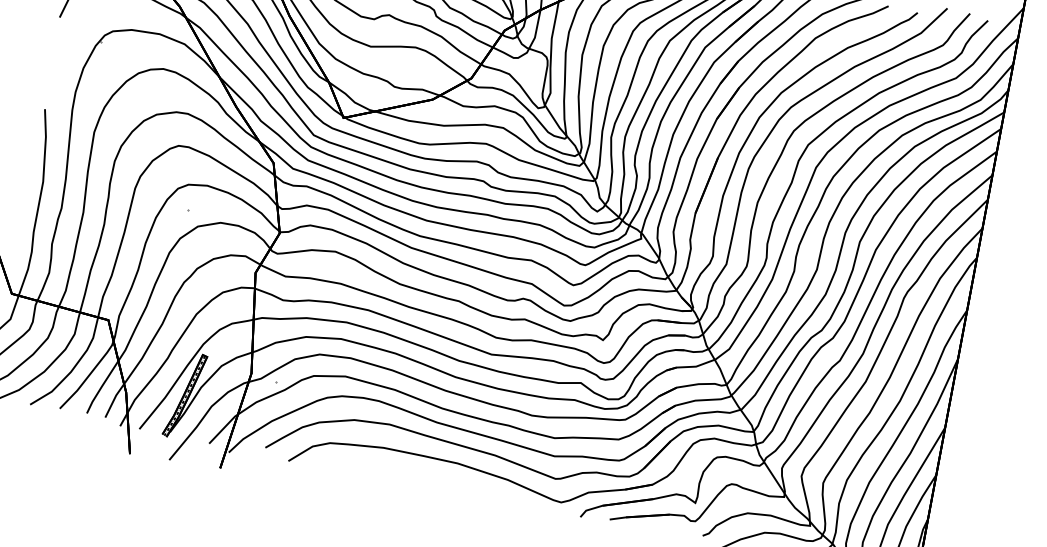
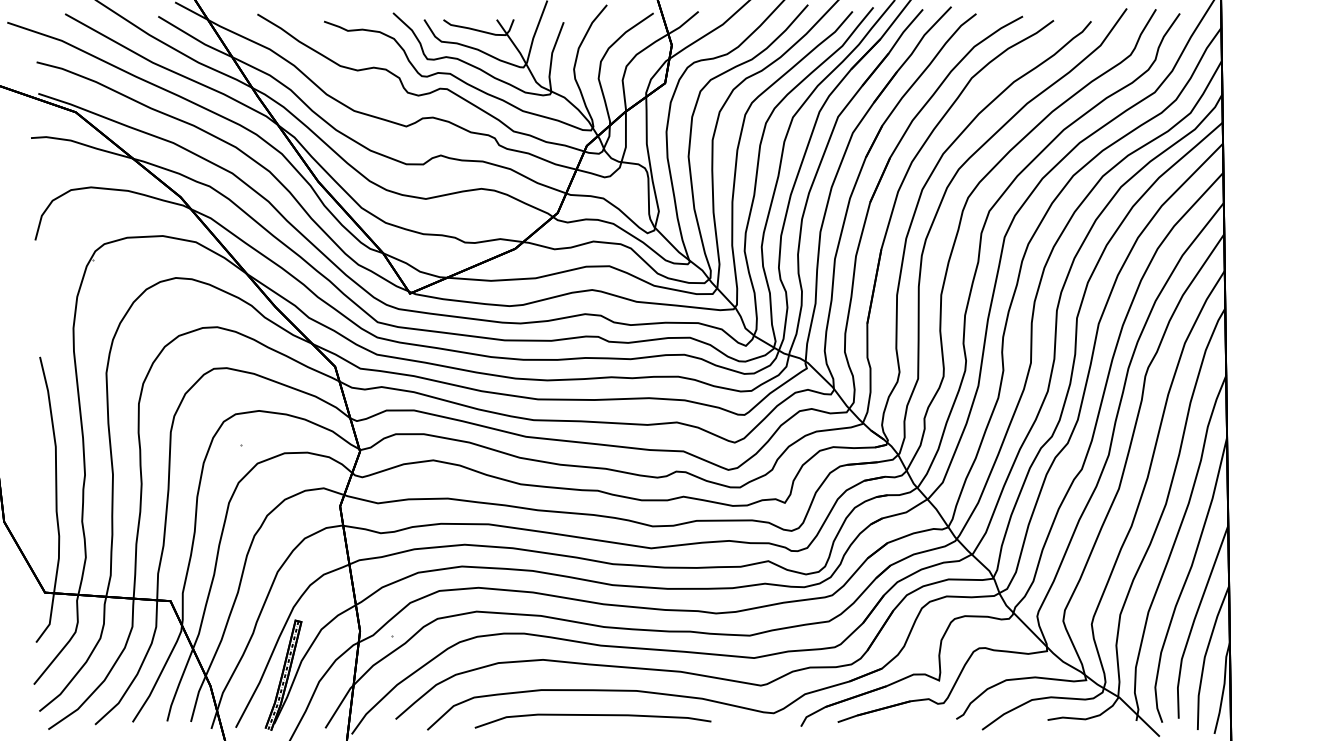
curve: (419, 475) -> (592, 715), added

